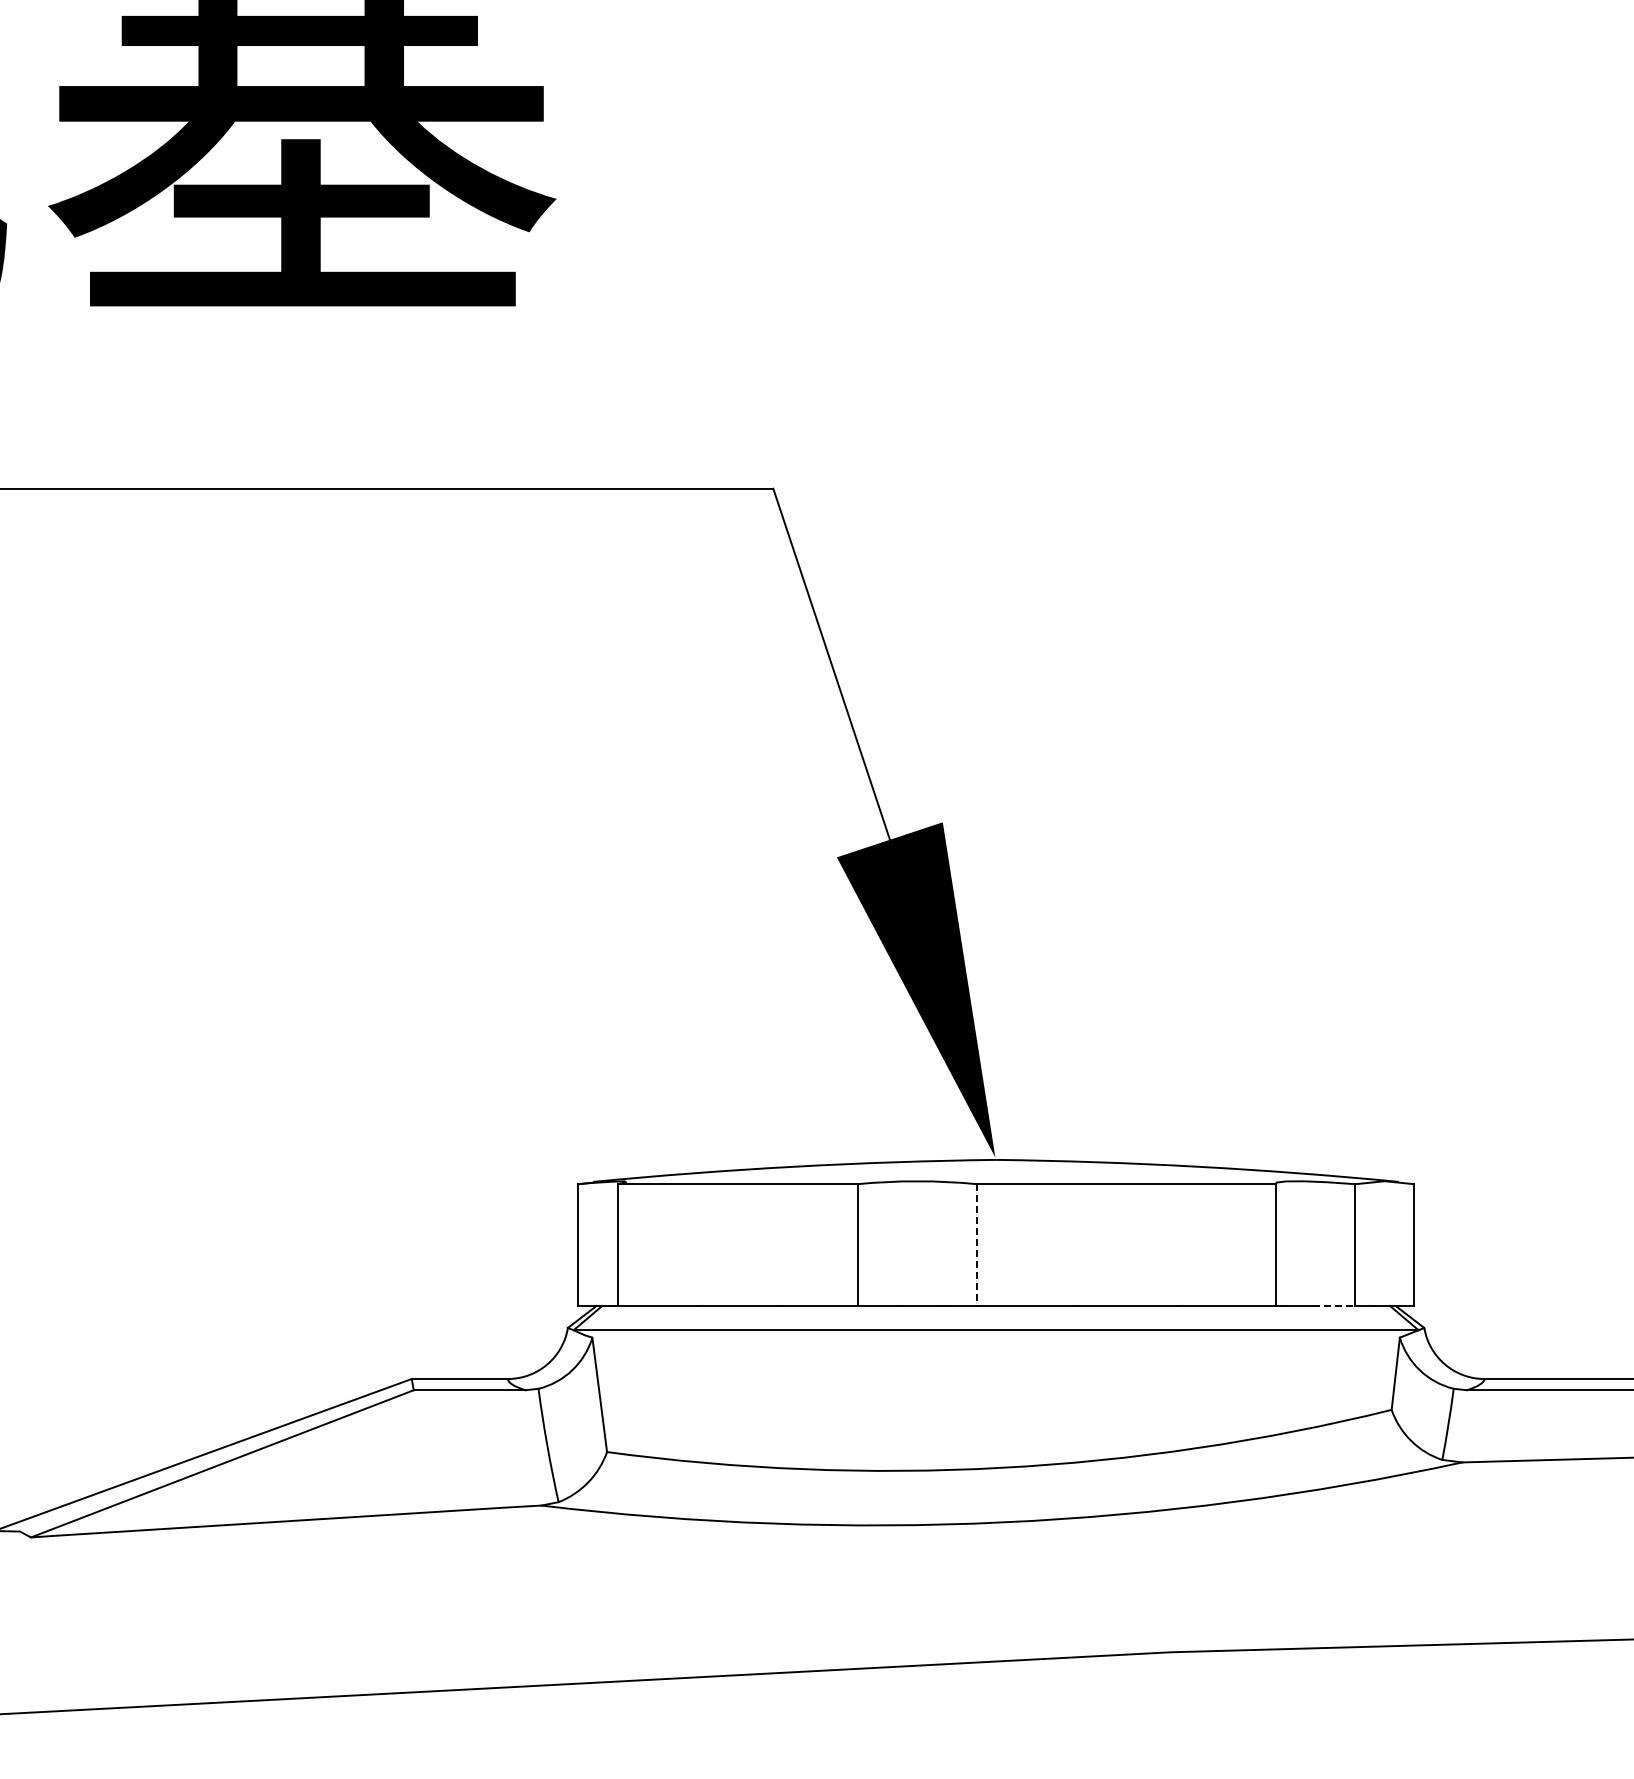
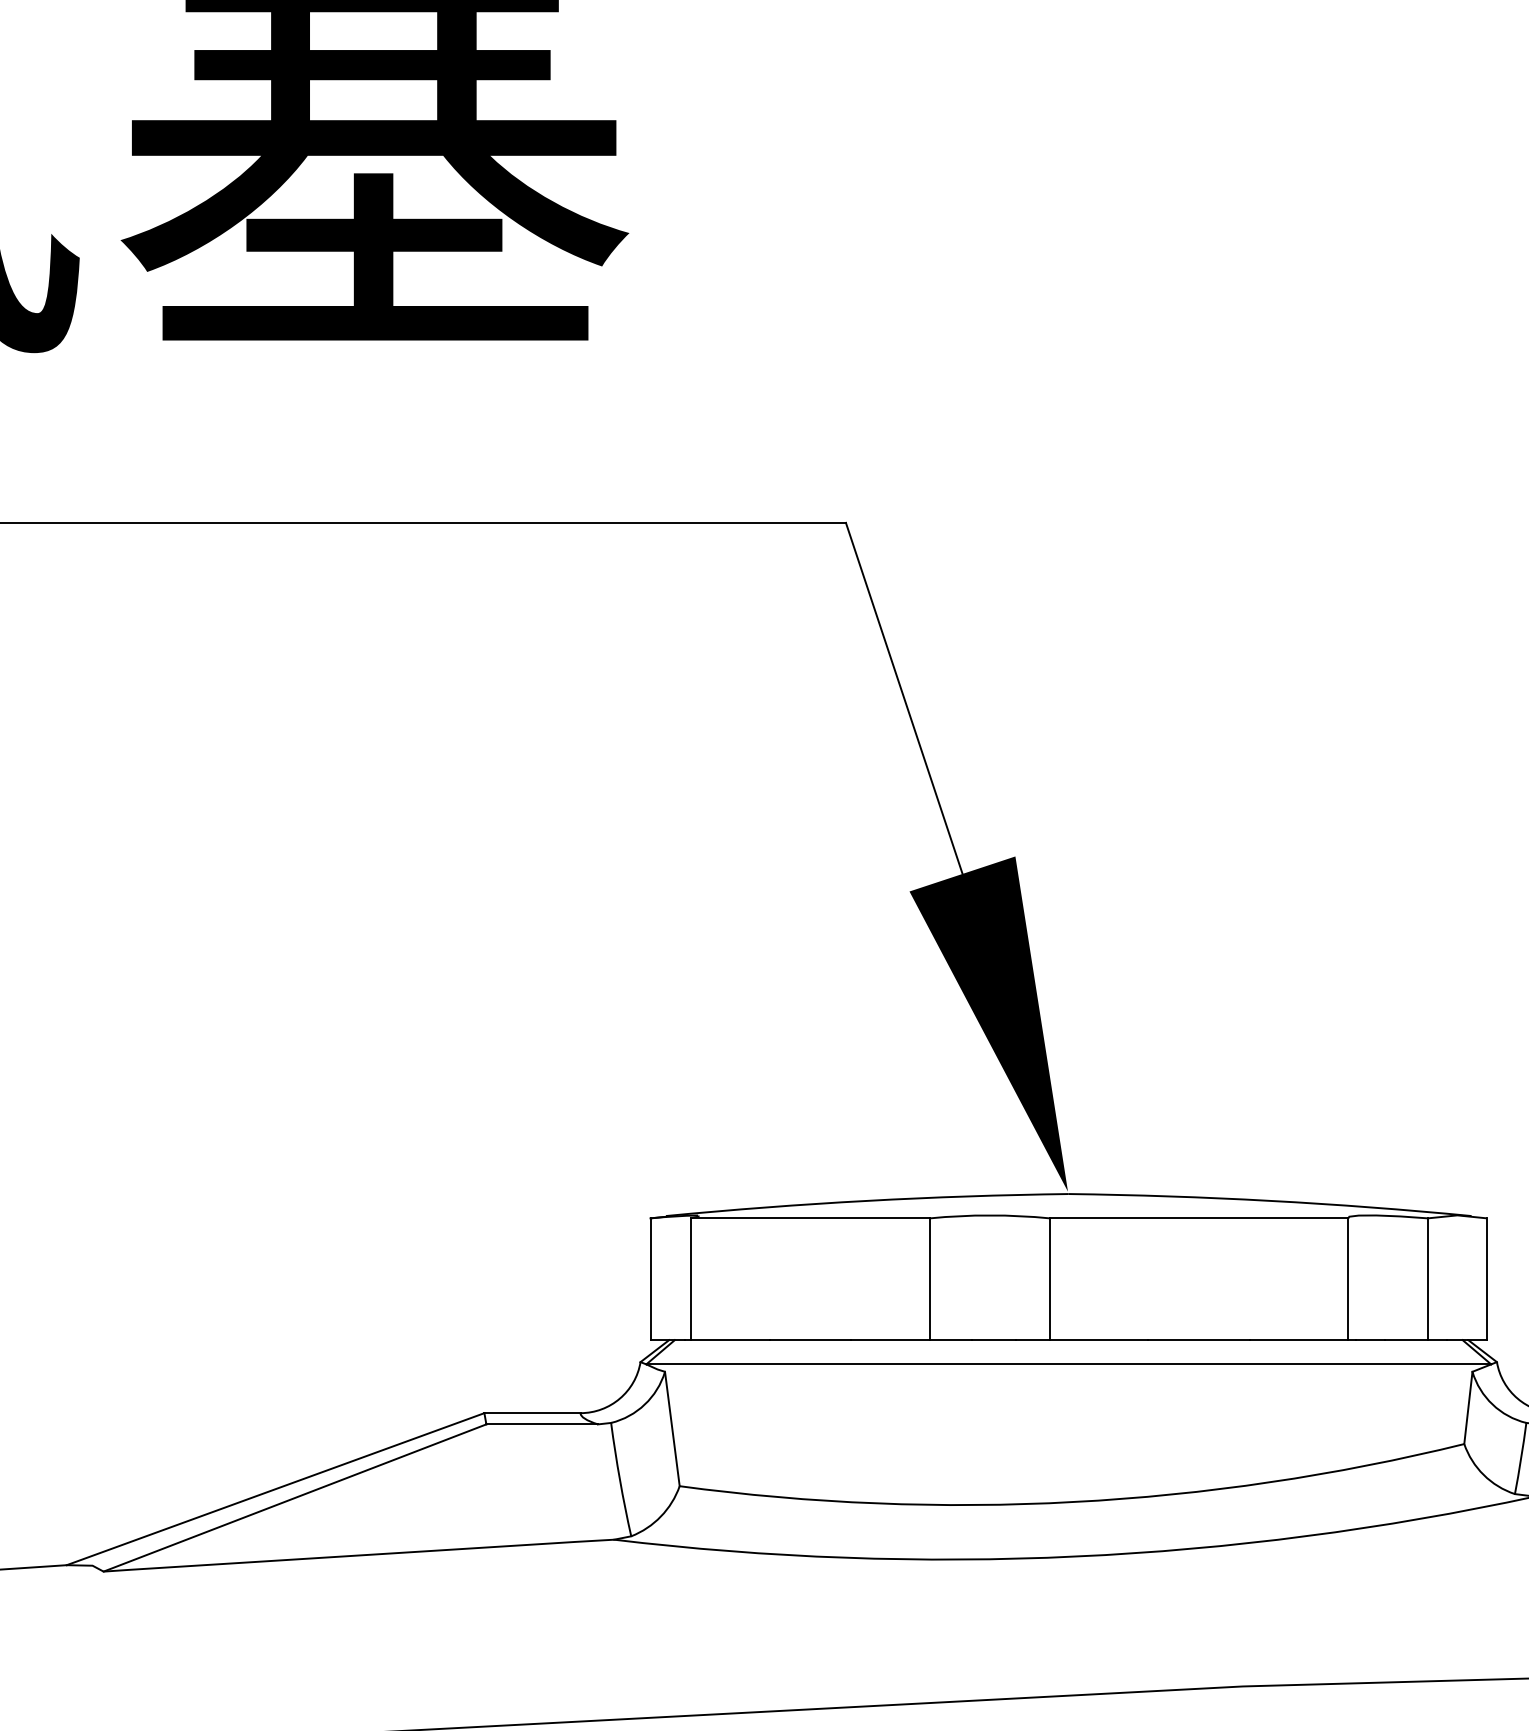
line: (977, 1245) -> (1050, 1279), dashed -> solid
line: (1334, 1305) -> (1407, 1339), dashed -> solid

